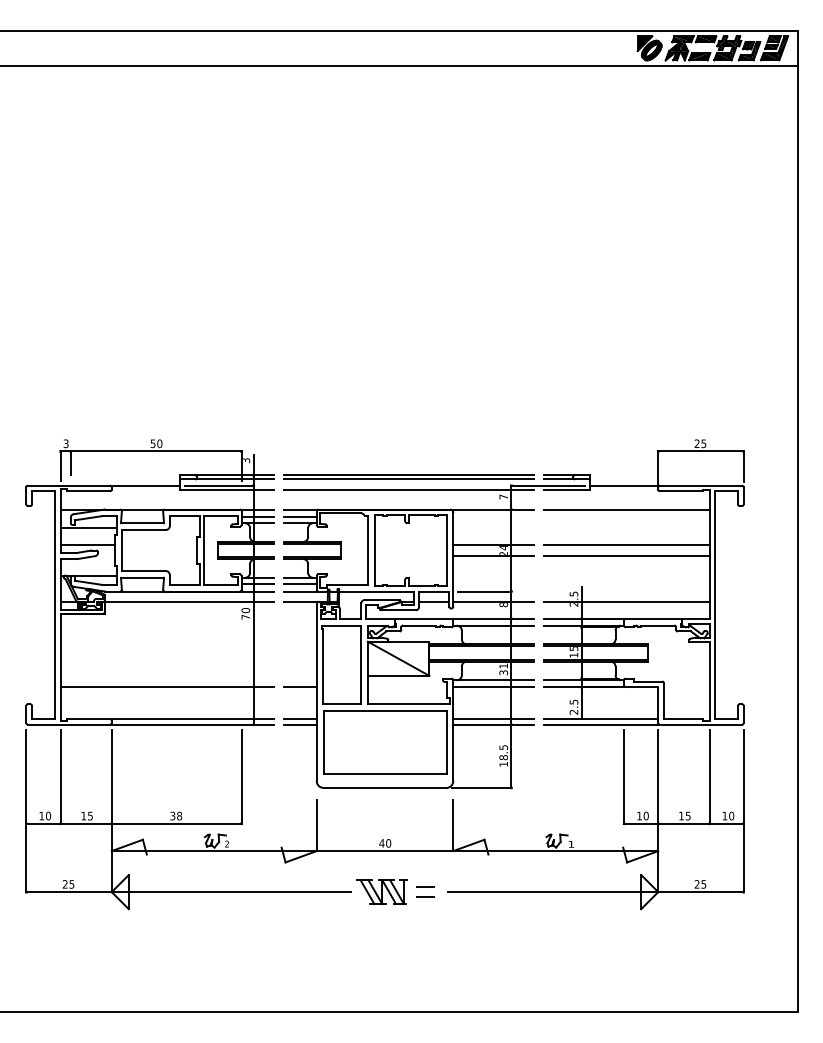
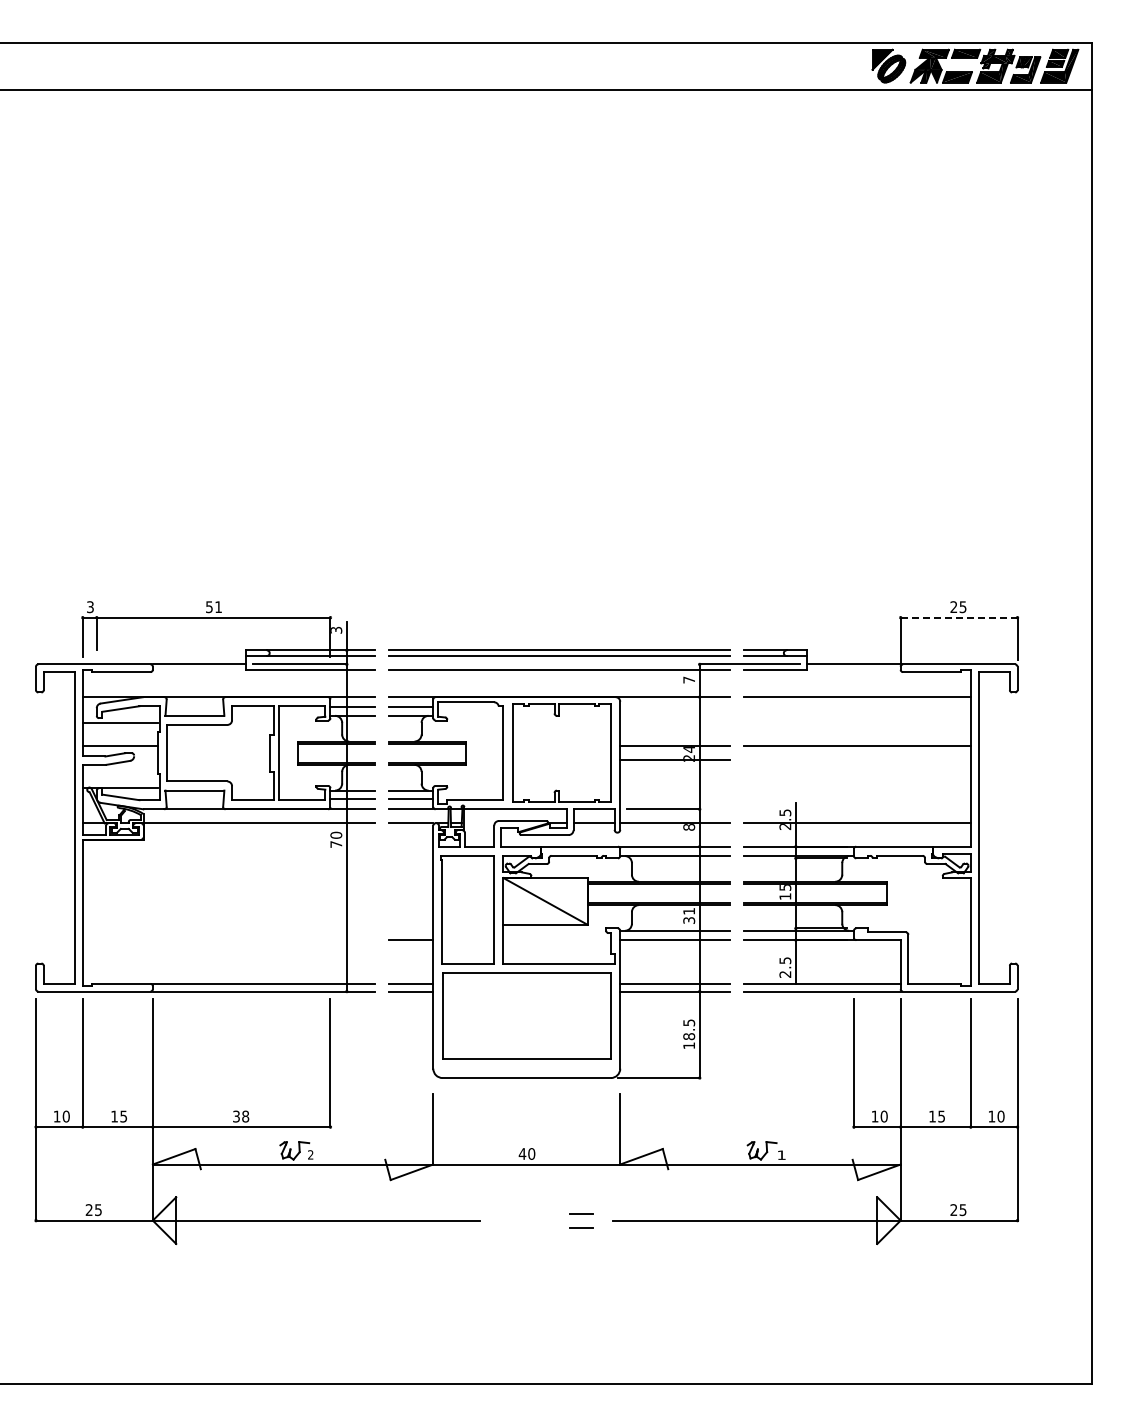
text: (159, 444) -> (218, 607), 50 -> 51
line: (701, 451) -> (959, 617), solid -> dashed
line: (626, 555) -> (857, 760), removed
line: (167, 687) -> (228, 940), removed
part: (381, 892) -> (522, 1220), removed

